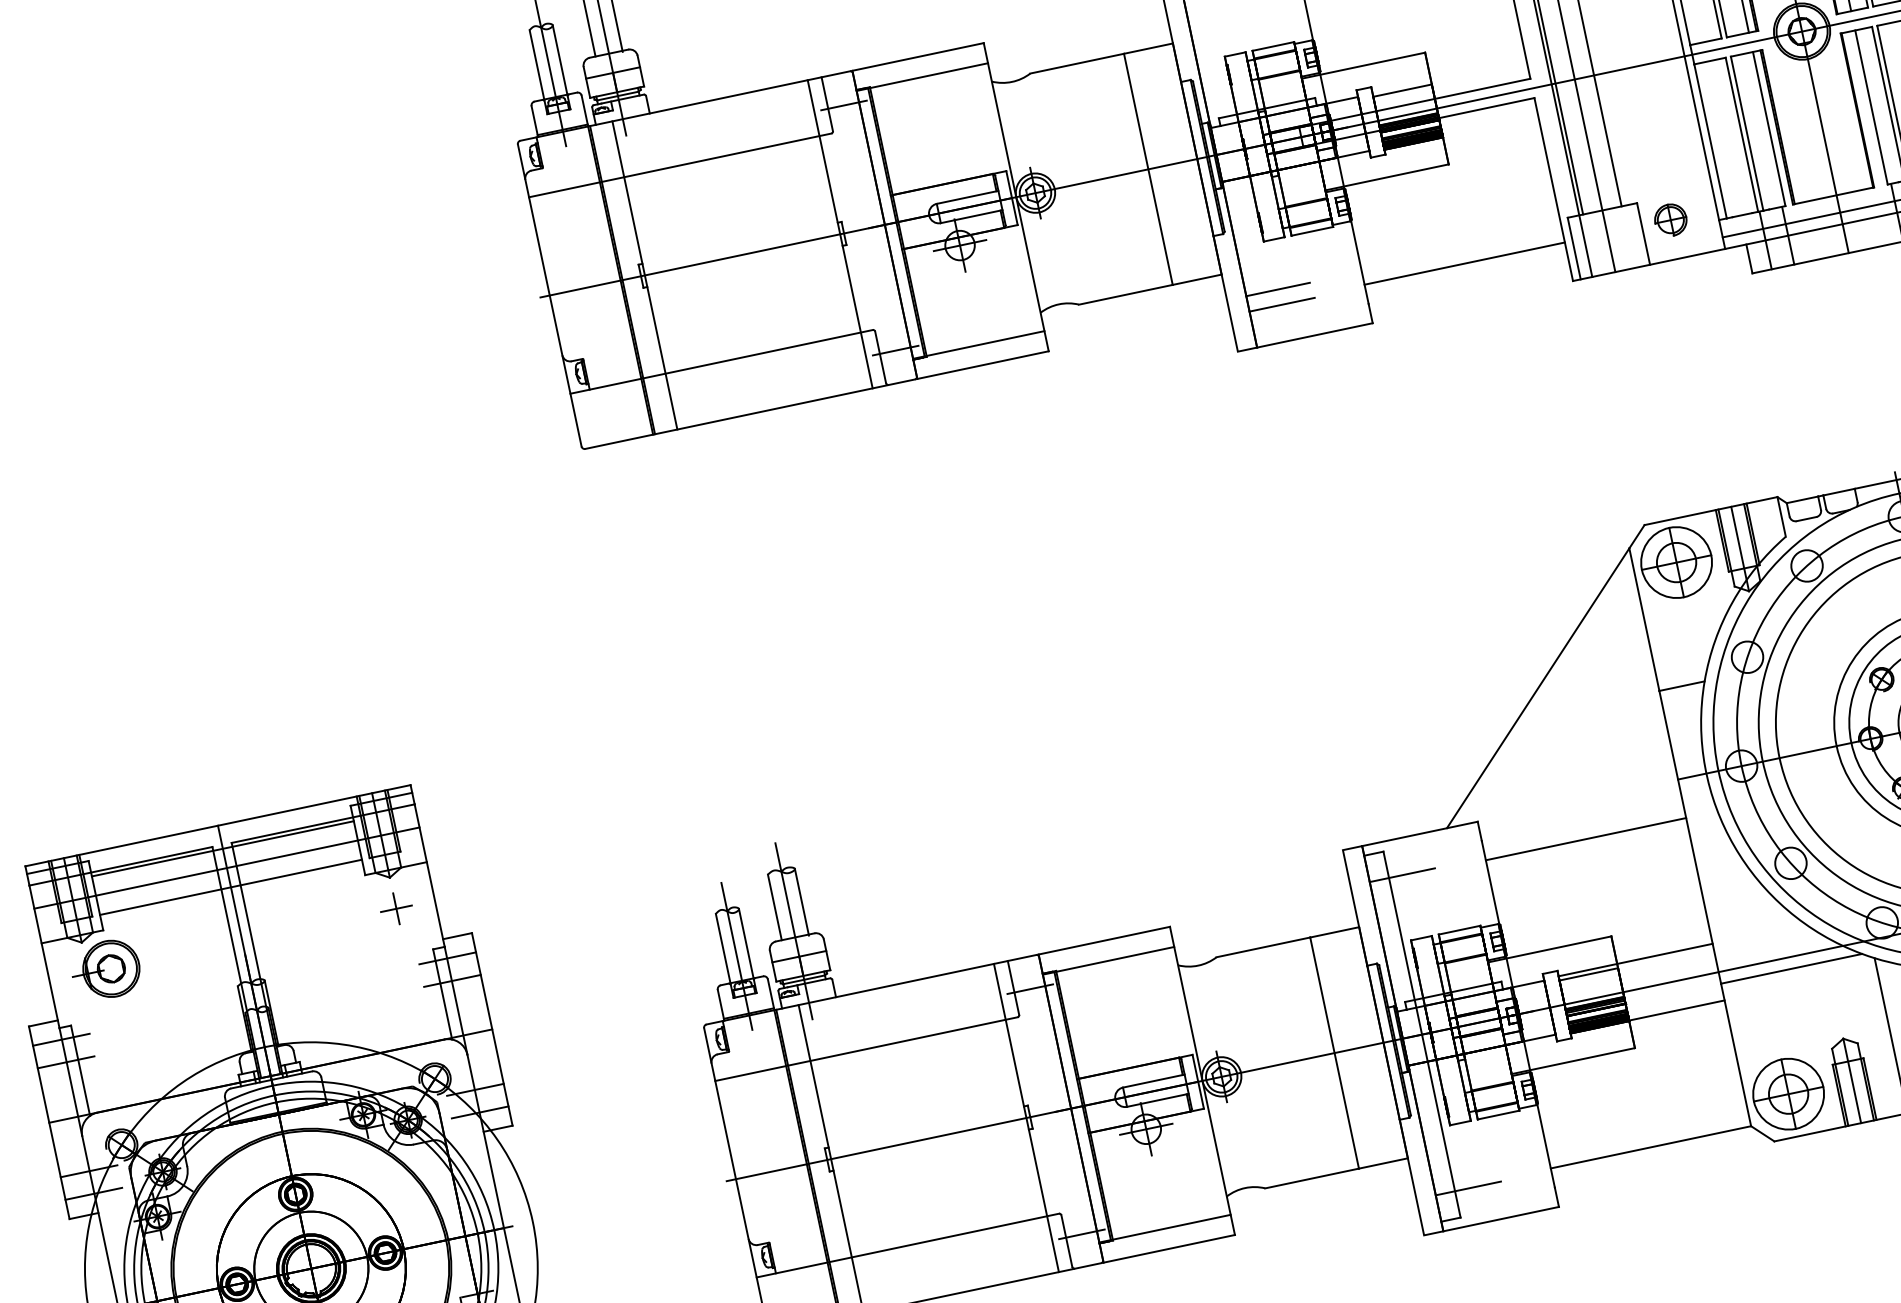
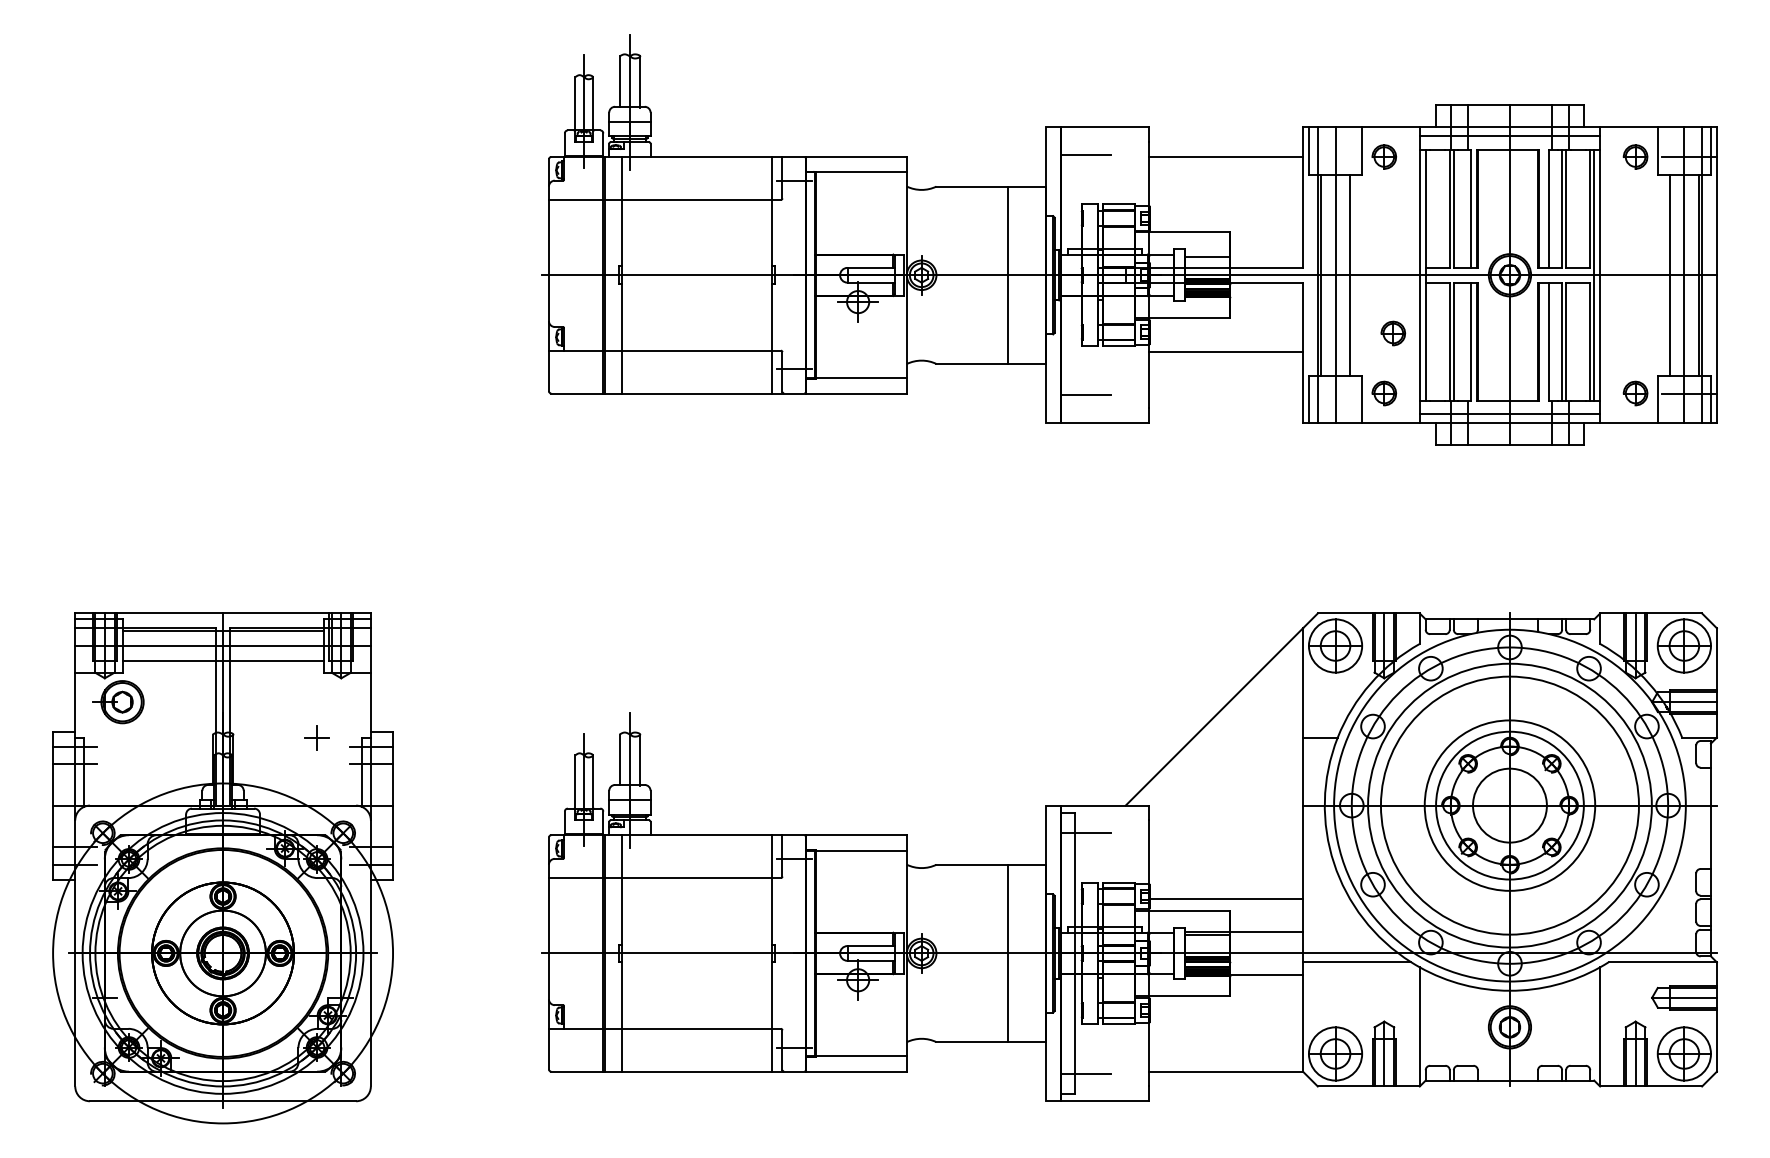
part: (1666, 139) -> (1393, 333), added
line: (1465, 263) -> (1226, 351), moved
line: (1277, 289) -> (1084, 383), removed
line: (1586, 839) -> (1226, 899), moved
part: (395, 908) -> (316, 737), moved

